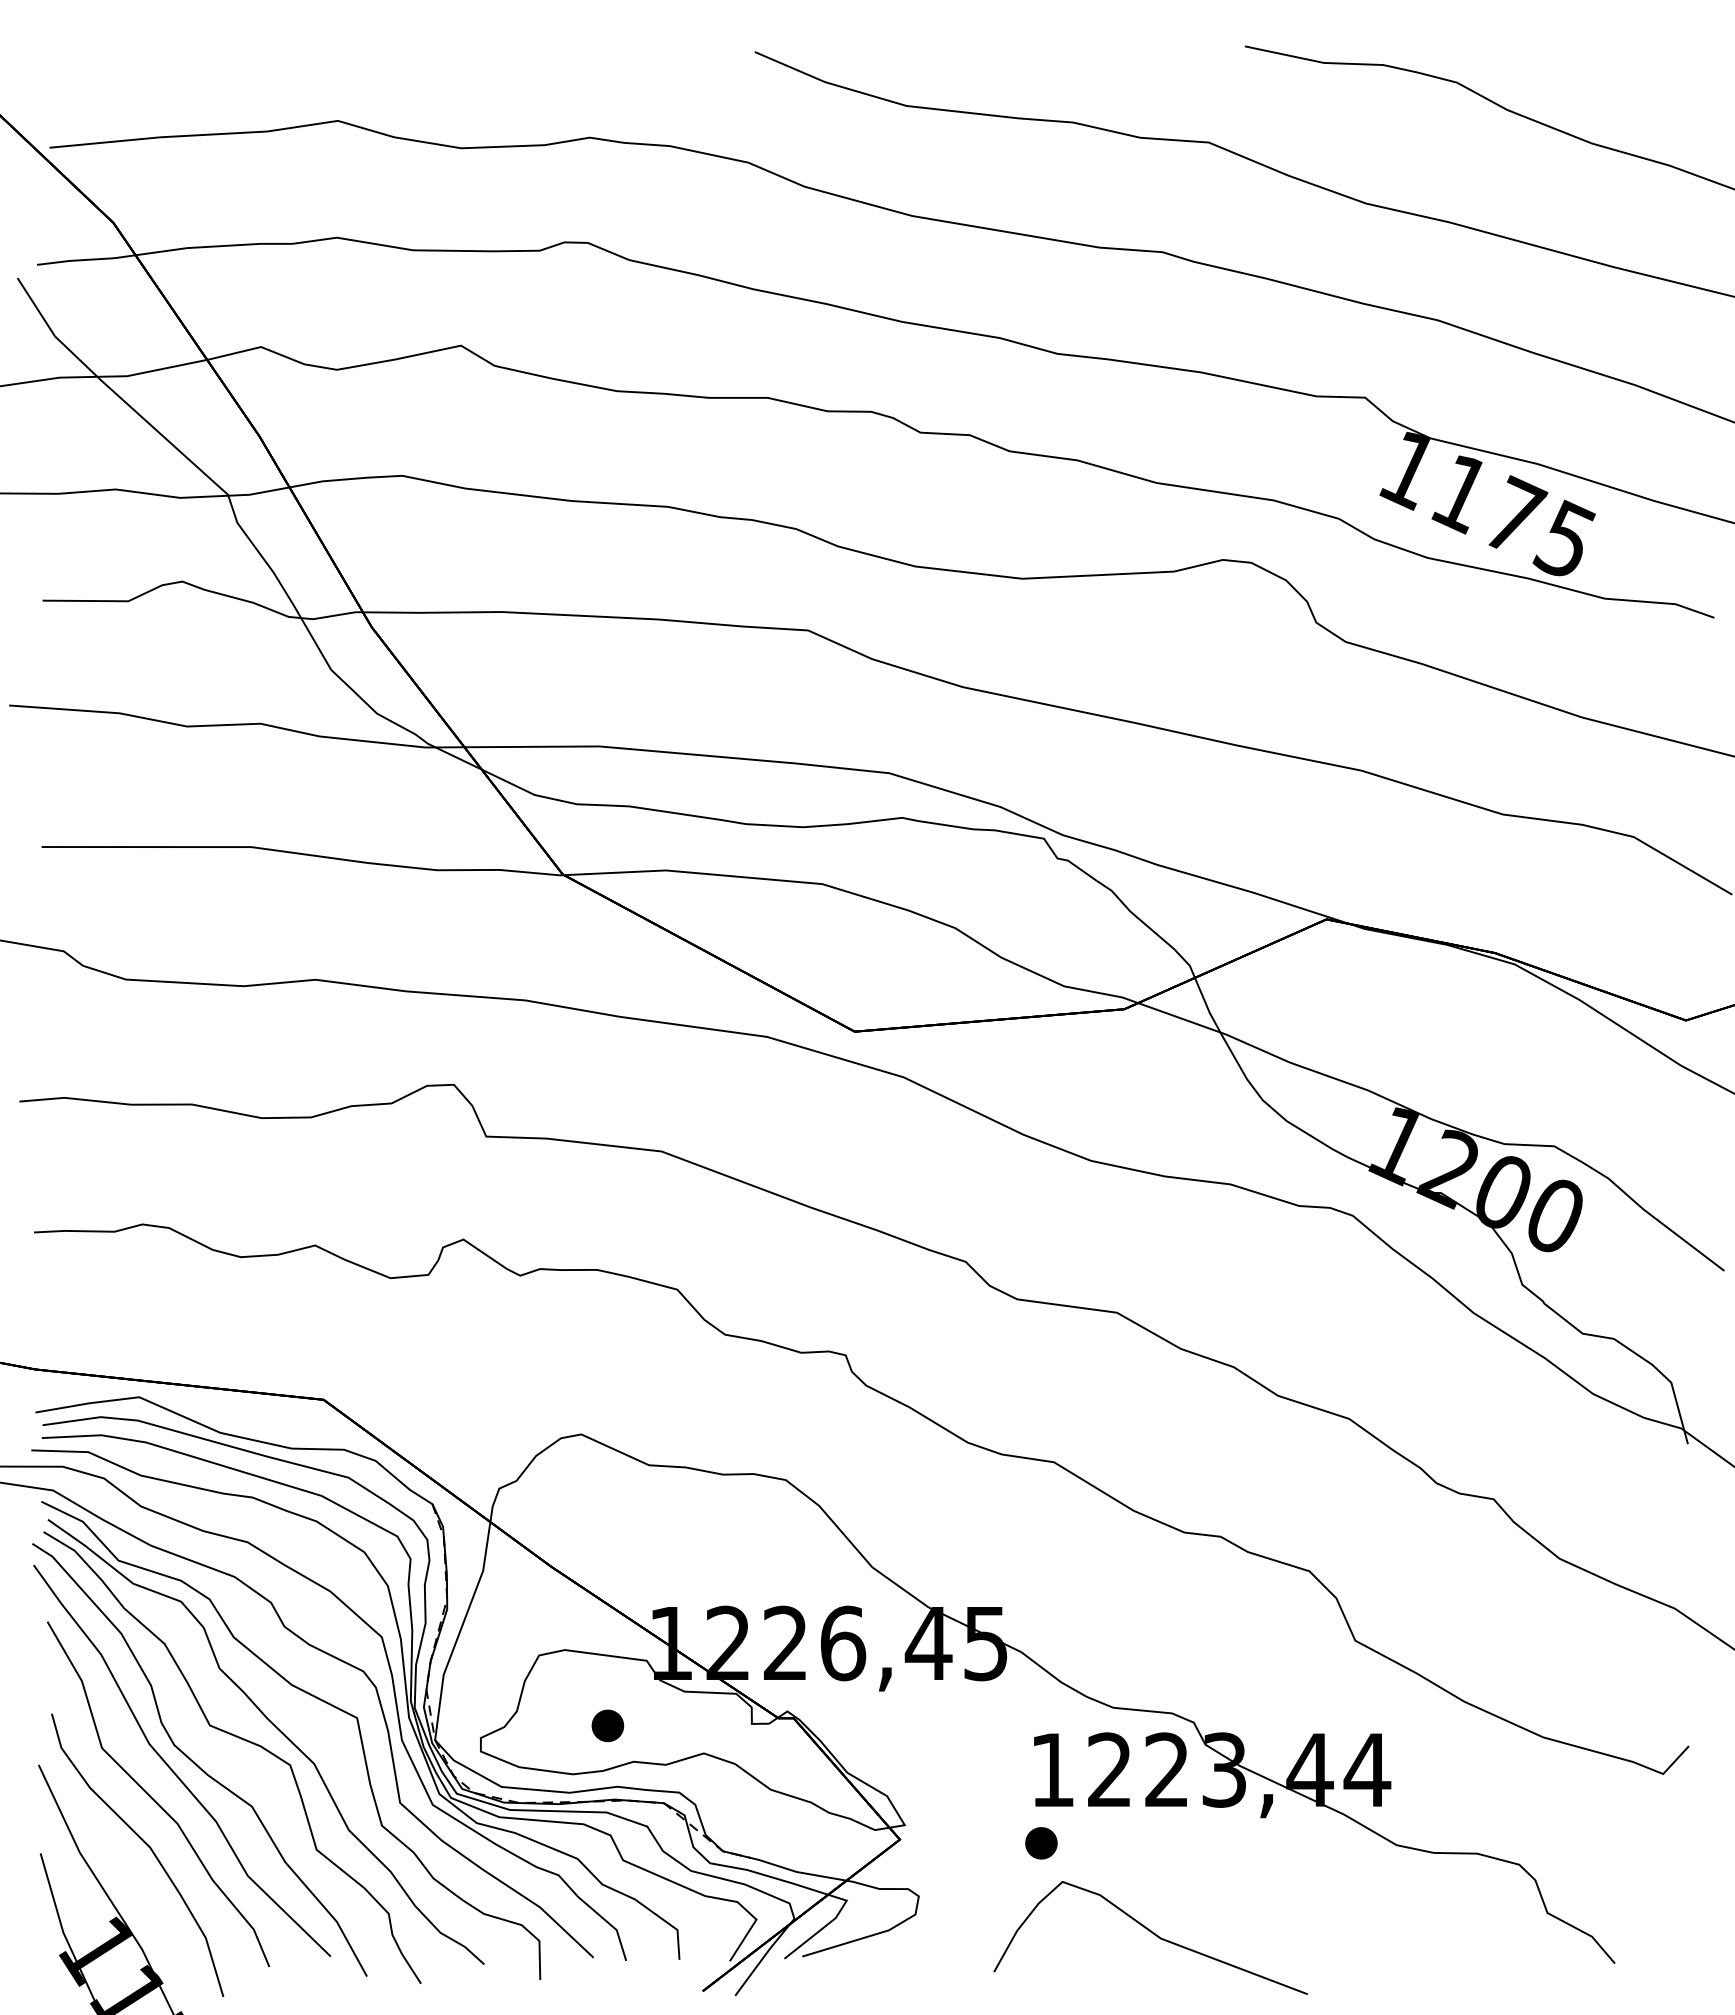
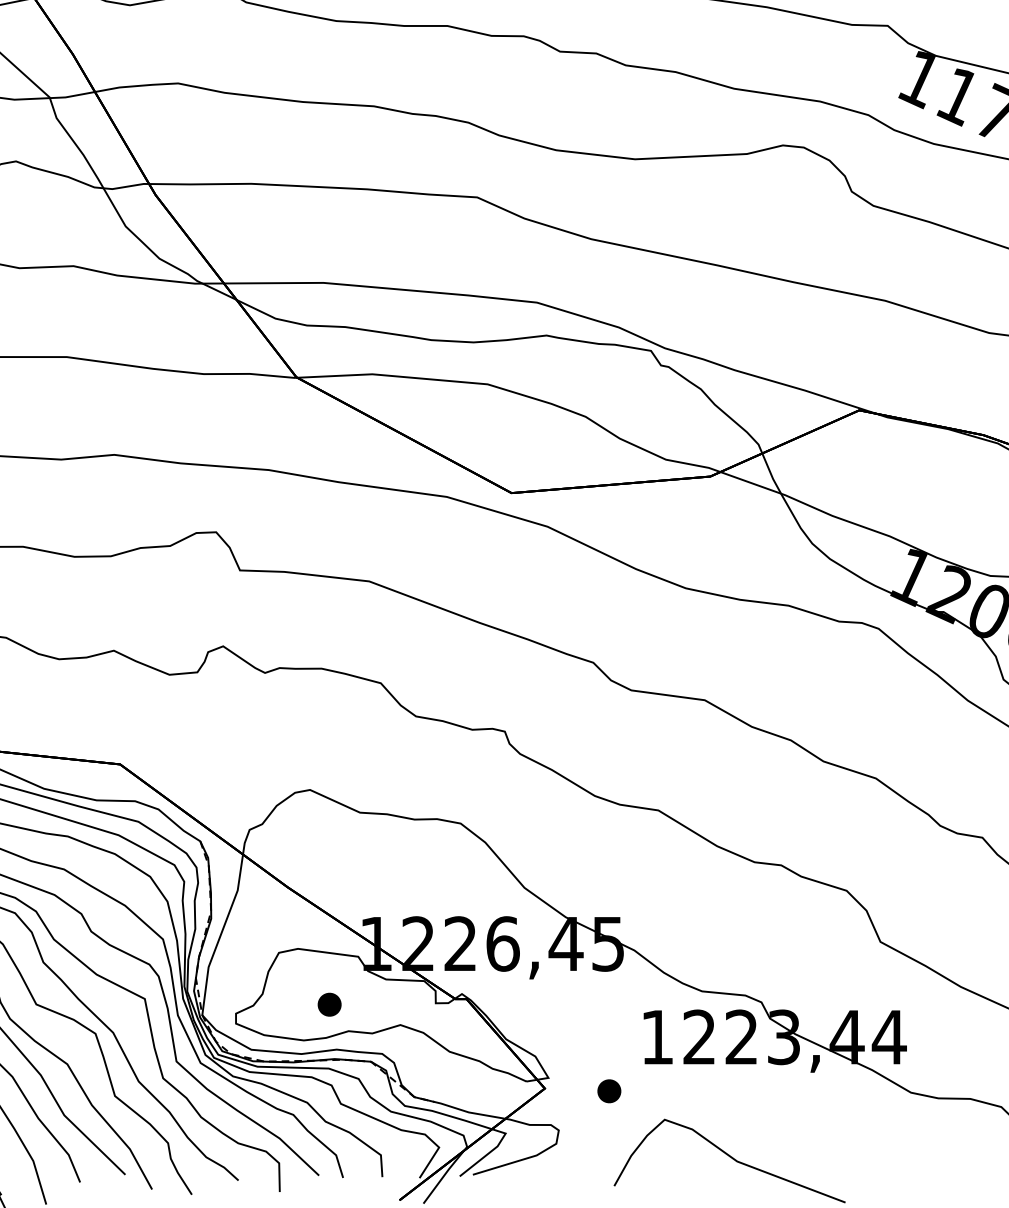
part: (1041, 1843) -> (609, 1091), moved

